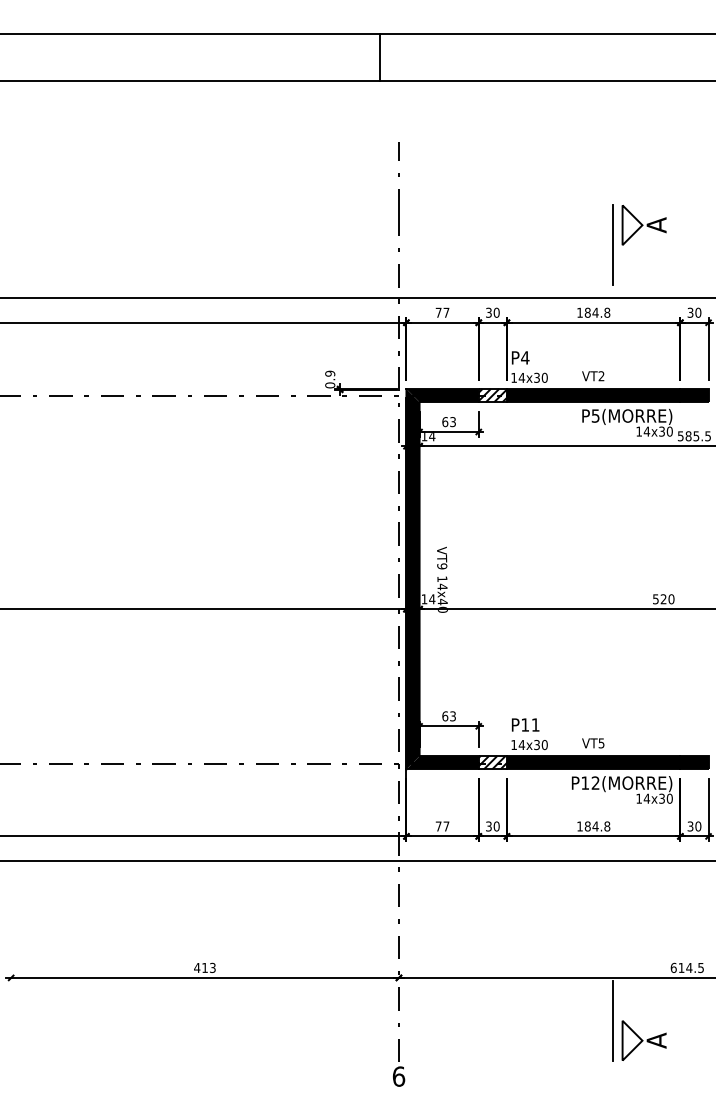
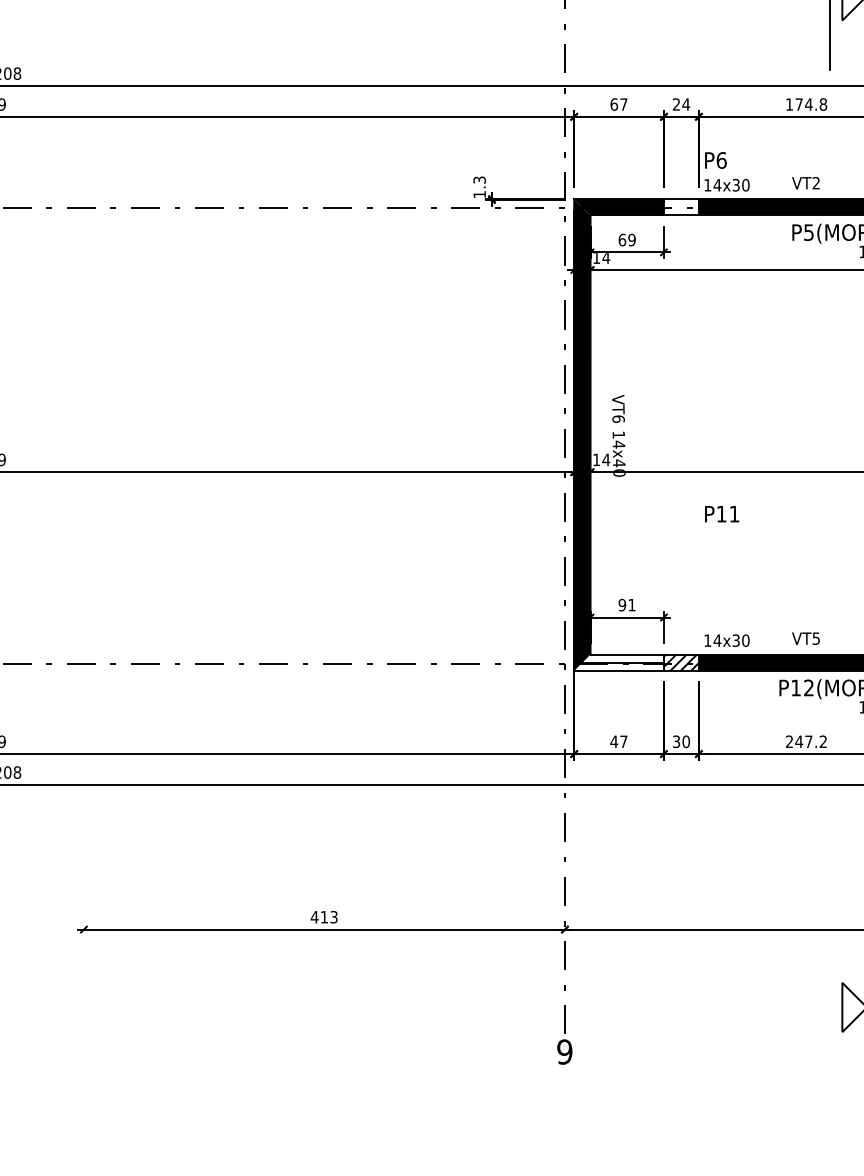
text: (438, 312) -> (613, 104), 77 -> 67
text: (492, 312) -> (680, 104), 30 -> 24
text: (587, 312) -> (798, 104), 184.8 -> 174.8
text: (525, 357) -> (721, 159), P4 -> P6
text: (330, 379) -> (480, 187), 0.9 -> 1.3
hatch: (492, 395) -> (680, 207), removed
text: (453, 421) -> (632, 239), 63 -> 69
text: (442, 566) -> (618, 419), VT9 -> VT6
text: (448, 716) -> (626, 605), 63 -> 91
text: (525, 724) -> (721, 513), moved
fill: (442, 762) -> (618, 662), removed
text: (438, 826) -> (613, 741), 77 -> 47
text: (593, 826) -> (806, 741), 184.8 -> 247.2
line: (612, 1020) -> (829, 982), removed
text: (398, 1076) -> (564, 1051), 6 -> 9

